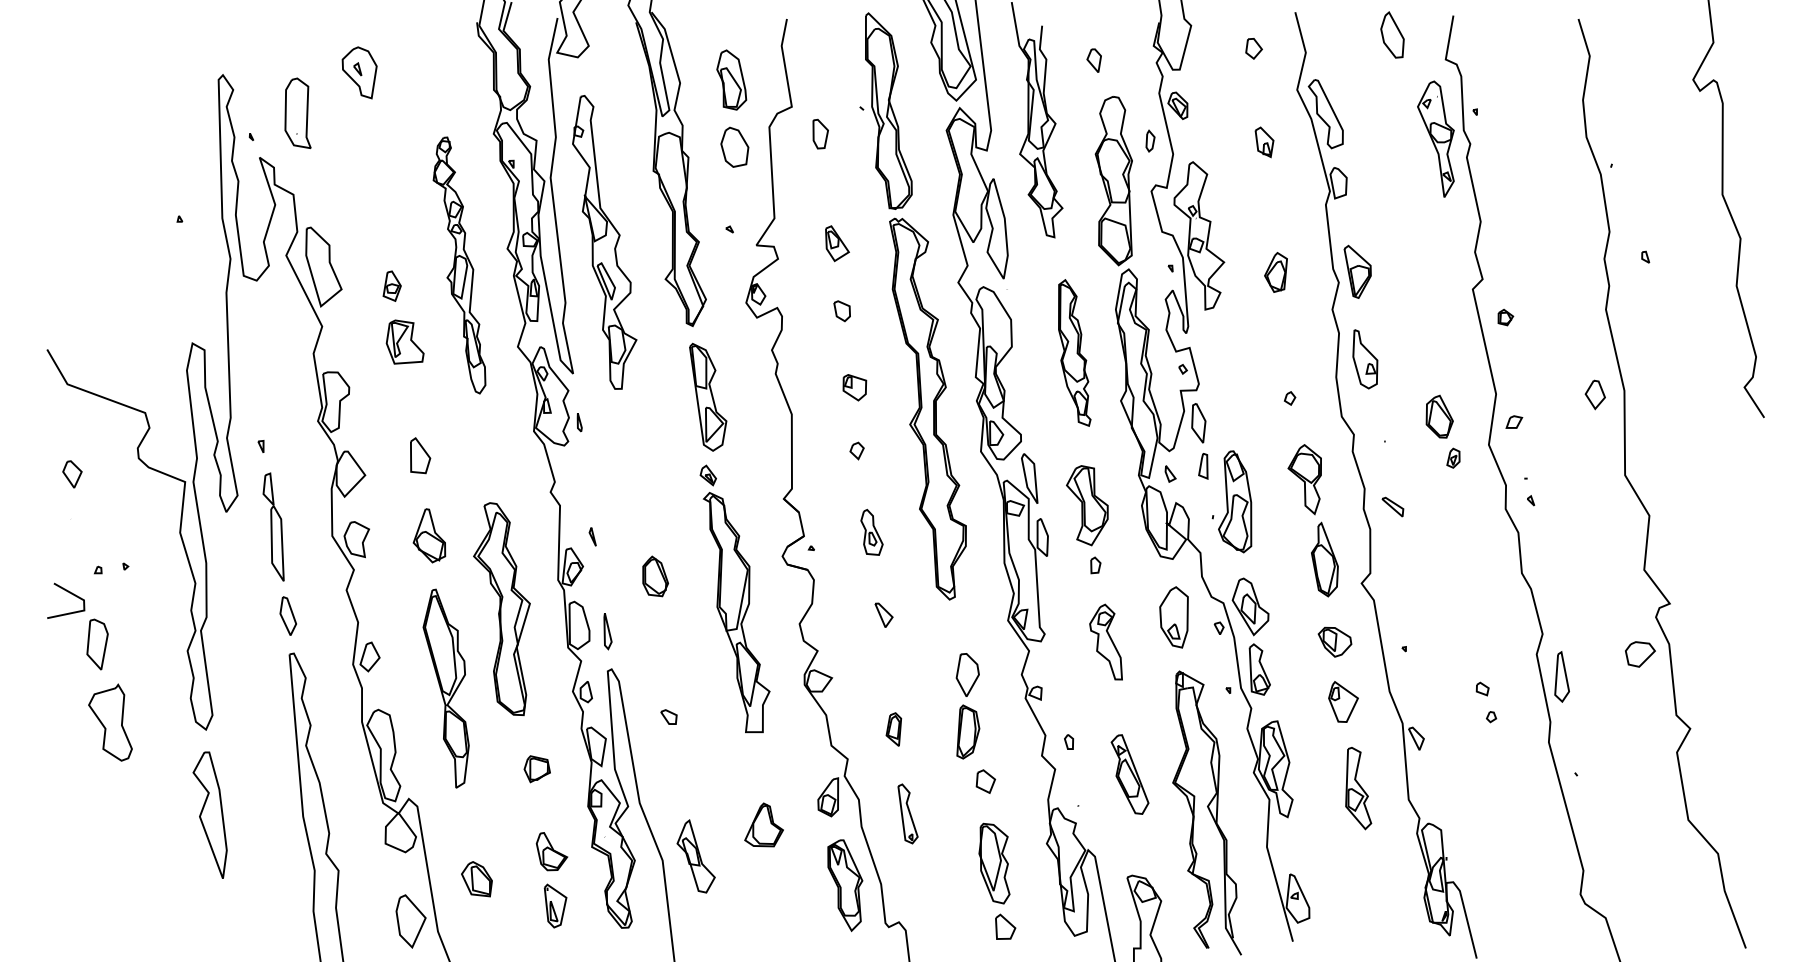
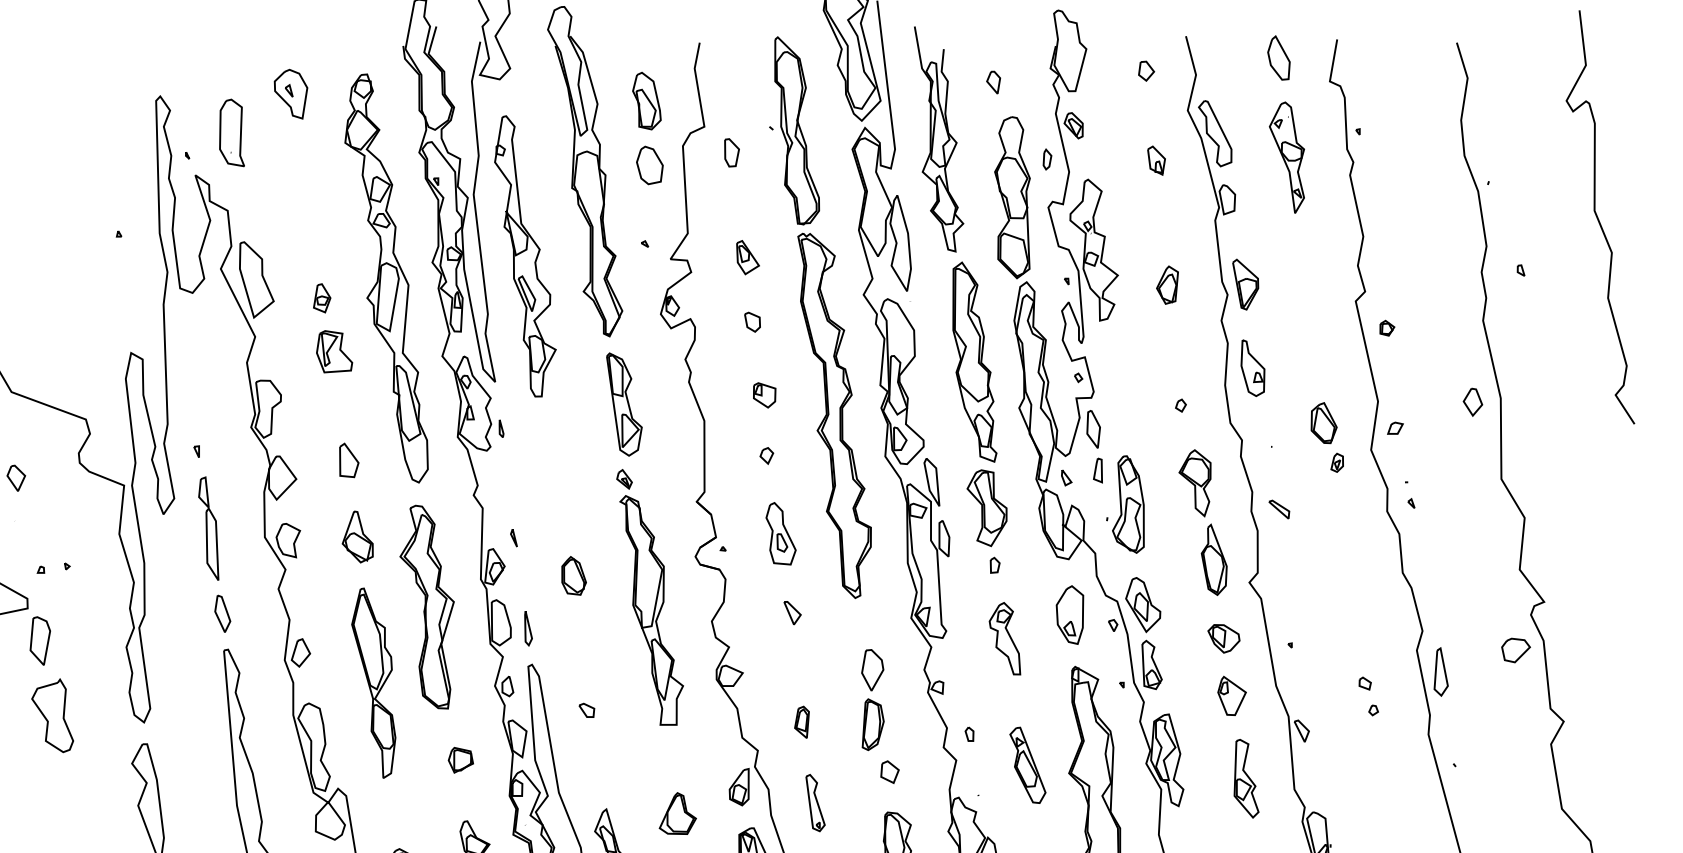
part: (1435, 138) -> (1286, 157), moved
part: (459, 265) -> (386, 278), size x1.67
part: (1074, 352) -> (974, 361), size x1.43
part: (871, 532) -> (780, 533), size x1.43

